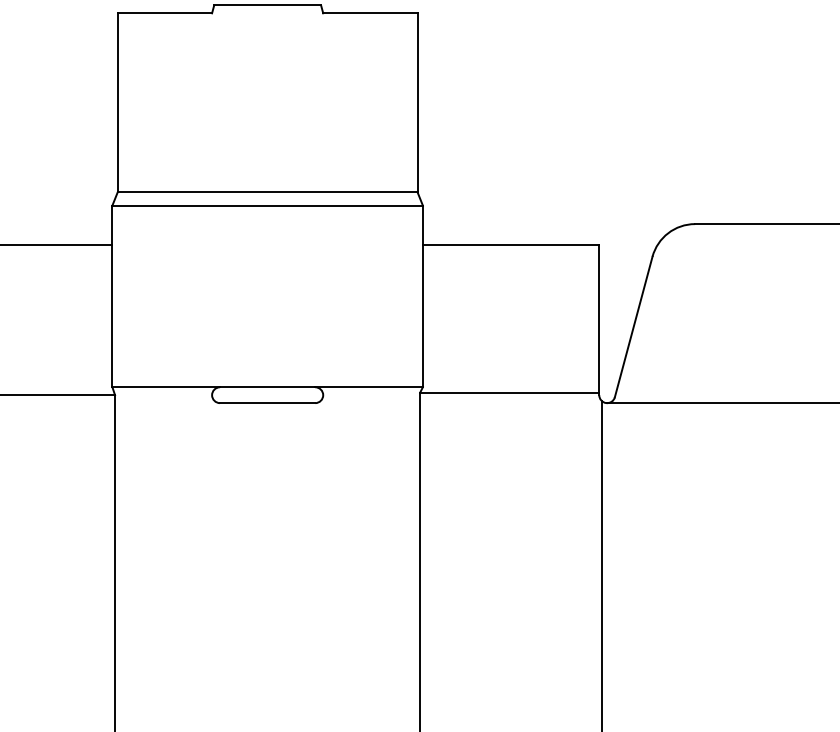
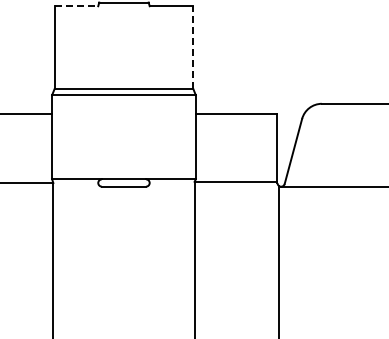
line: (165, 13) -> (76, 6), solid -> dashed
line: (417, 102) -> (193, 47), solid -> dashed

